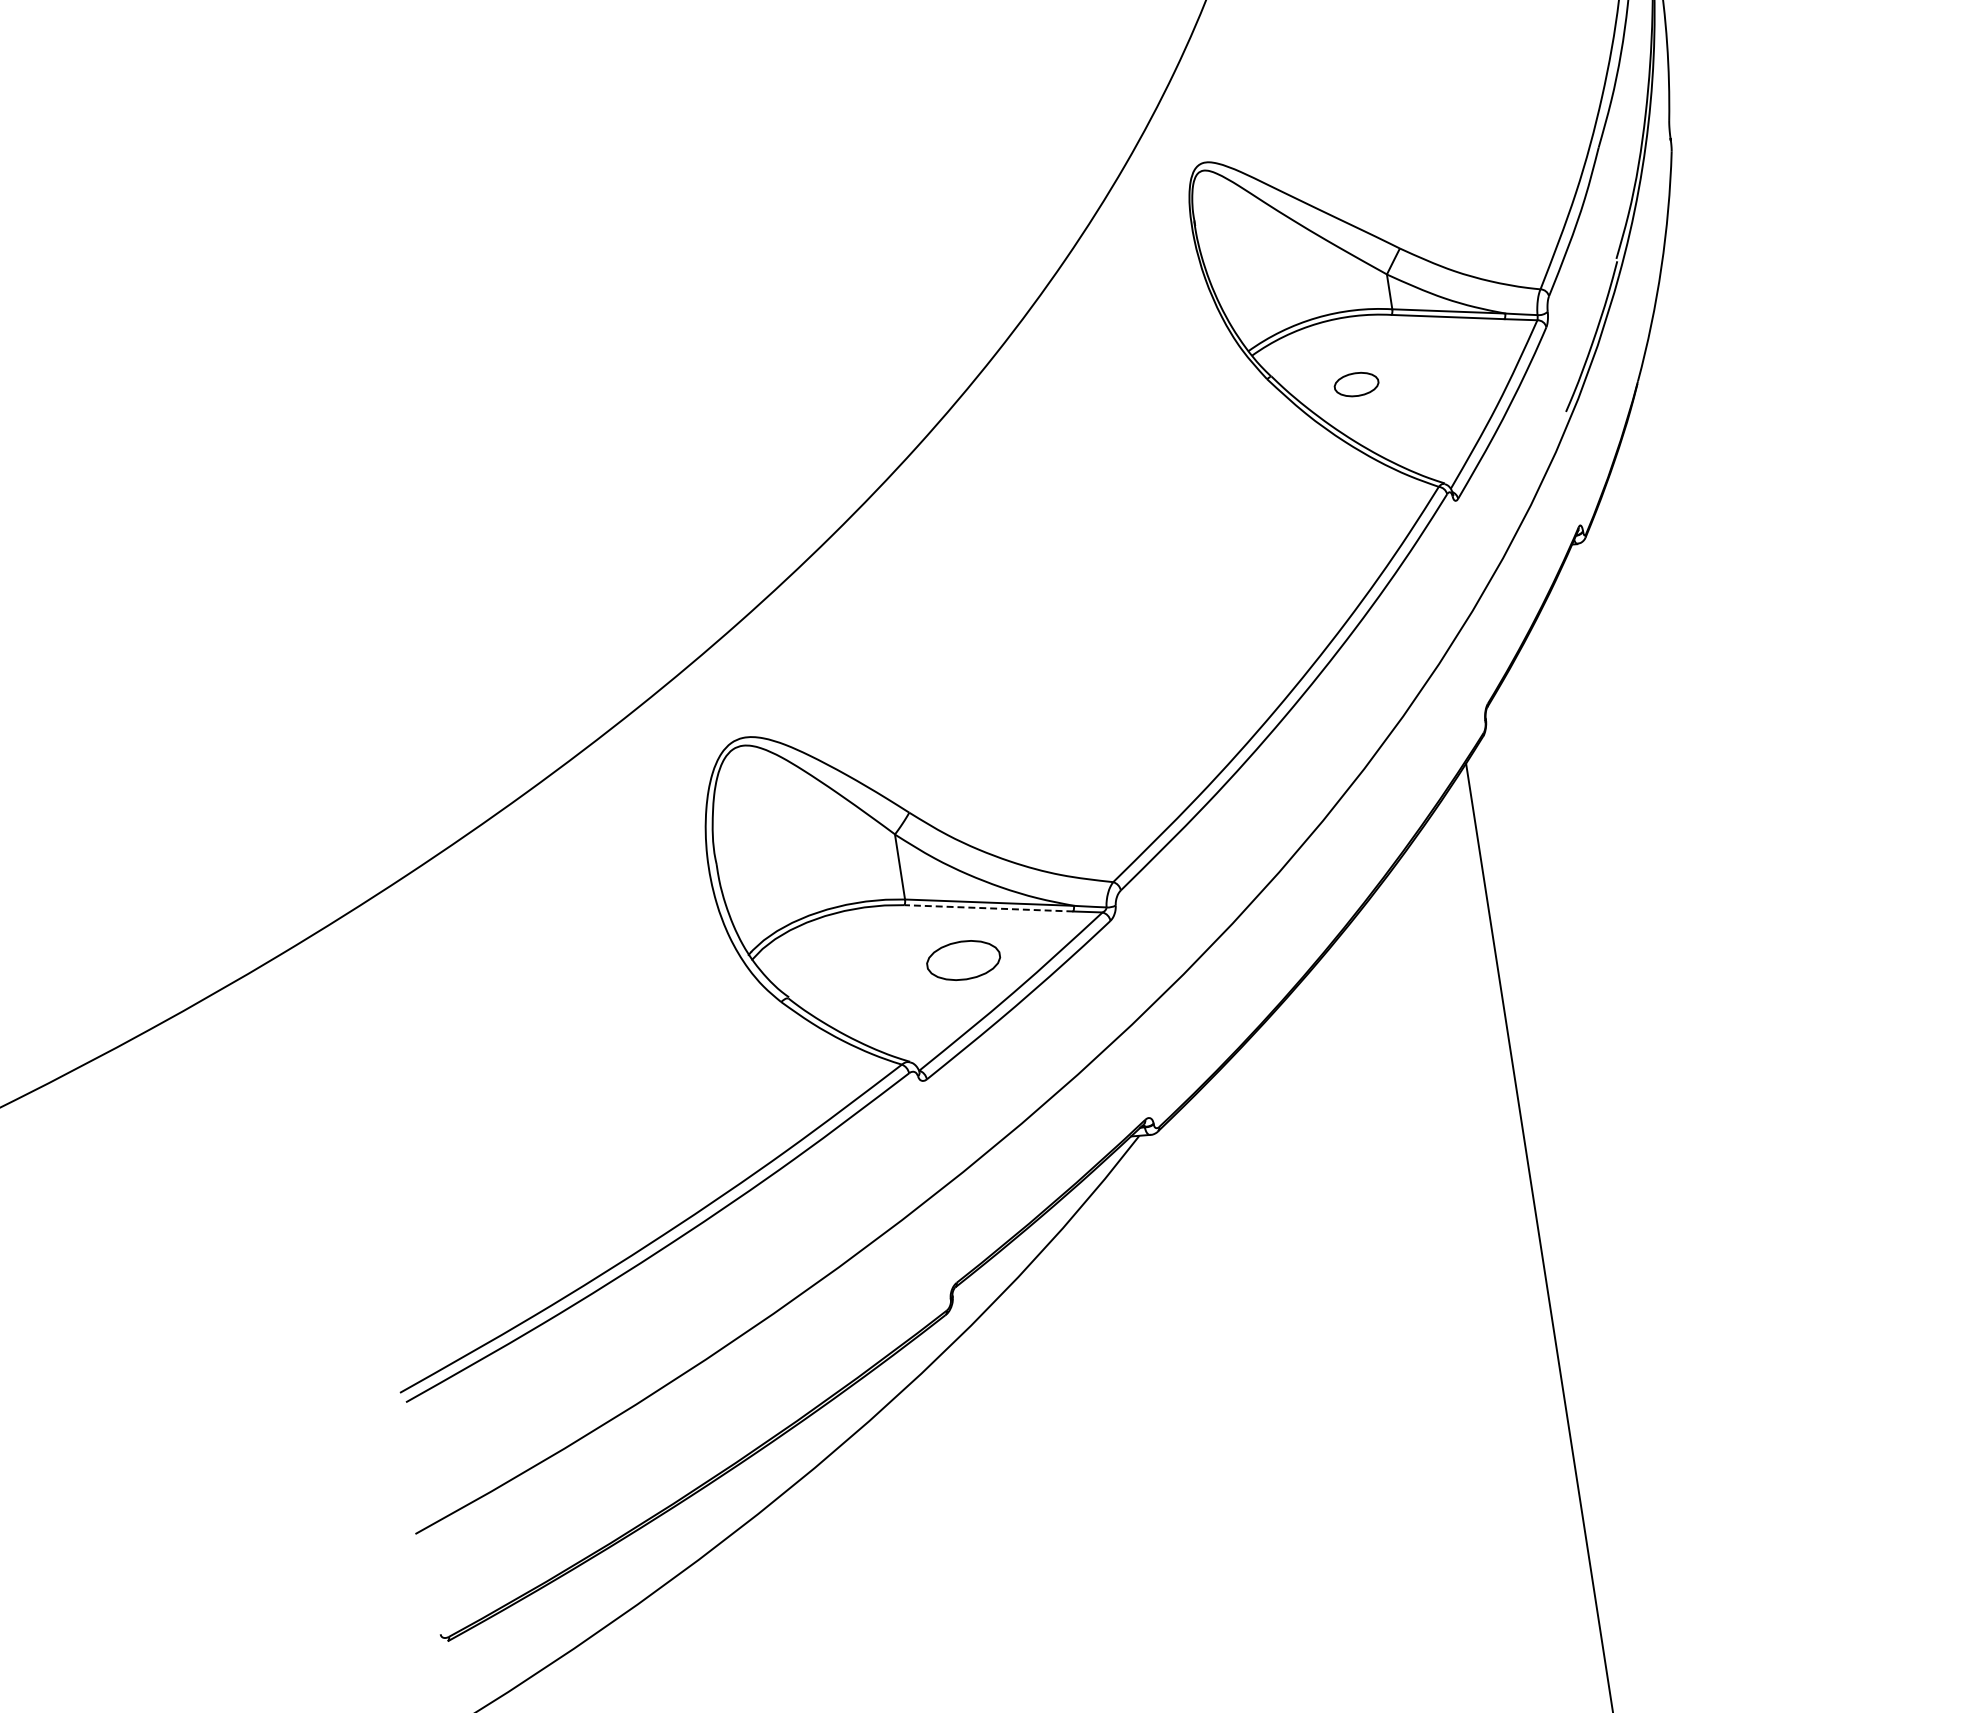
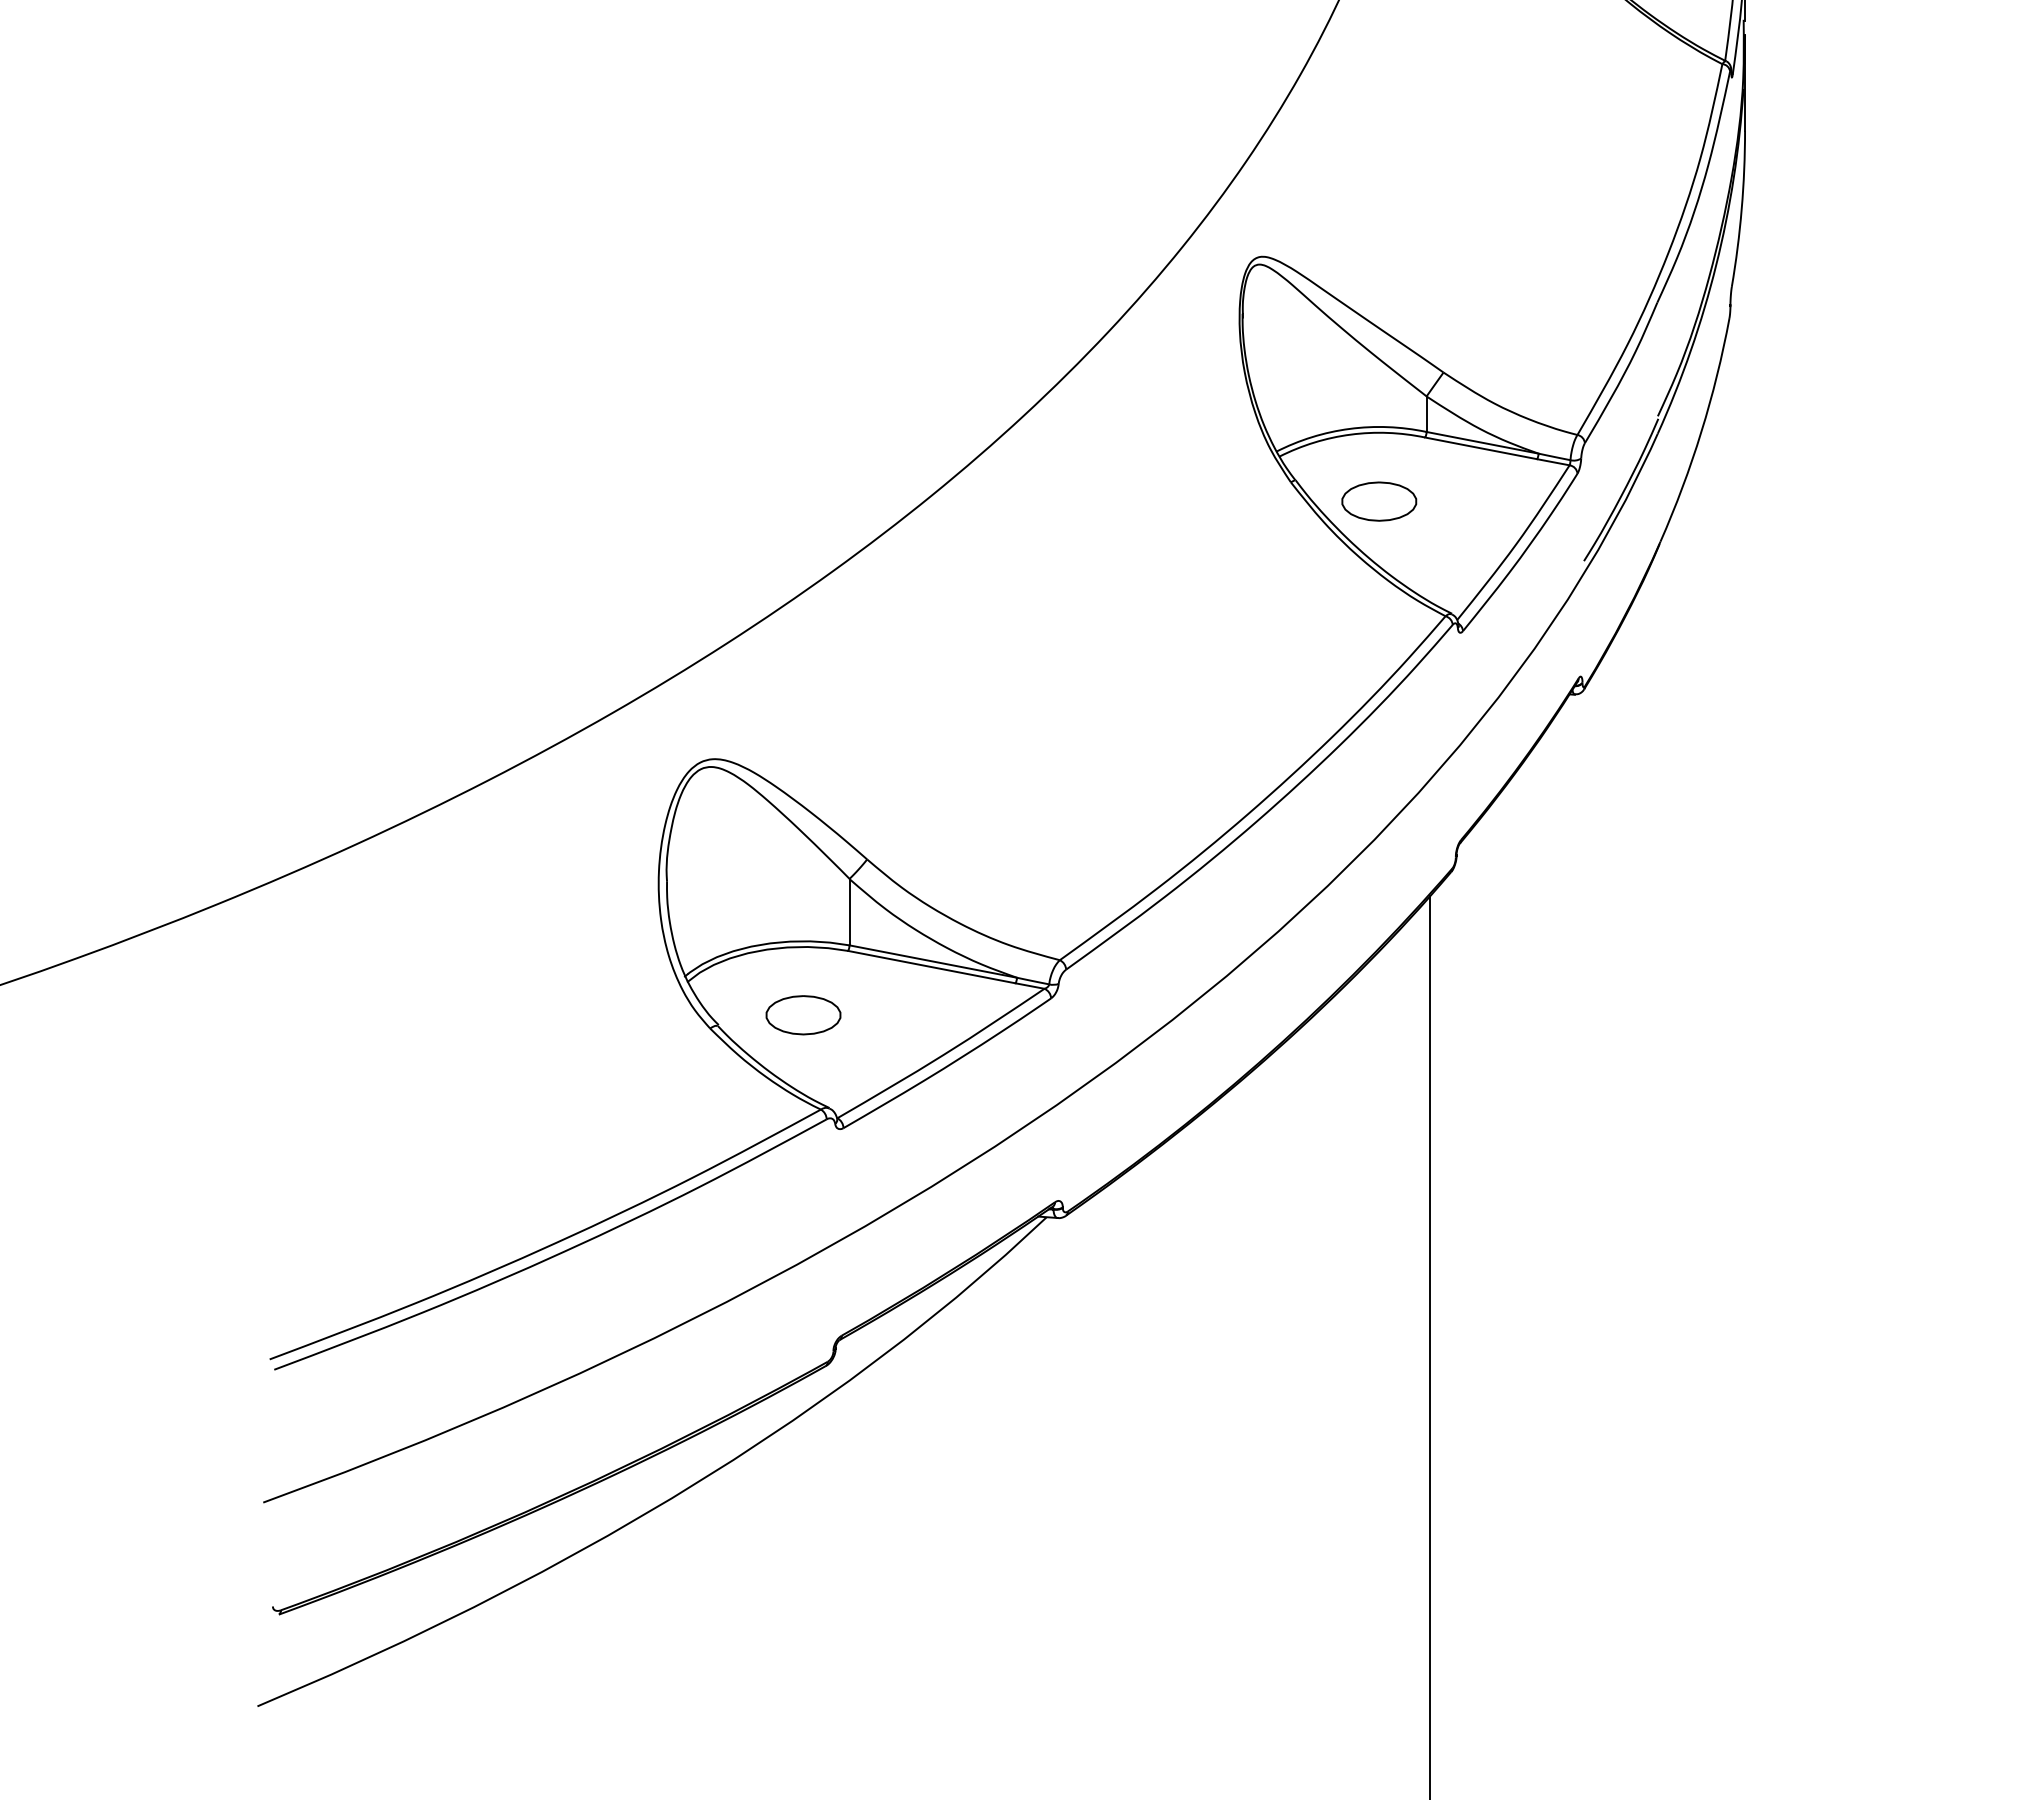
part: (1356, 384) -> (1379, 501), size x1.67
line: (988, 908) -> (931, 967), dashed -> solid
part: (963, 960) -> (803, 1015), moved

